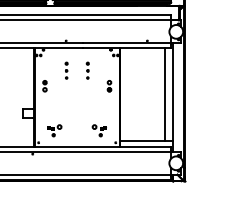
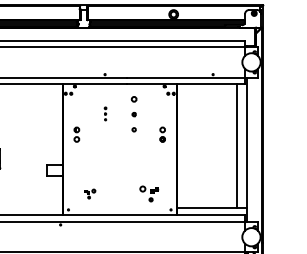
part: (66, 70) -> (105, 113), size x0.6
part: (87, 70) -> (133, 113), size x1.6
part: (54, 130) -> (89, 193), size x0.6

